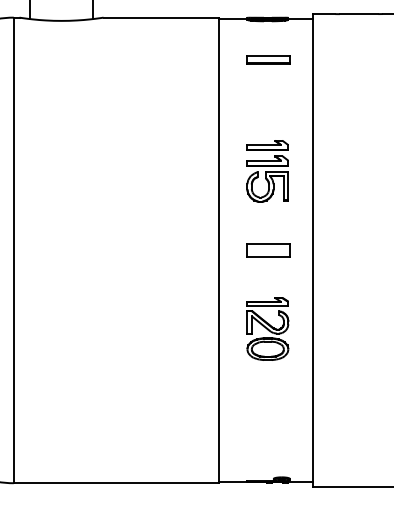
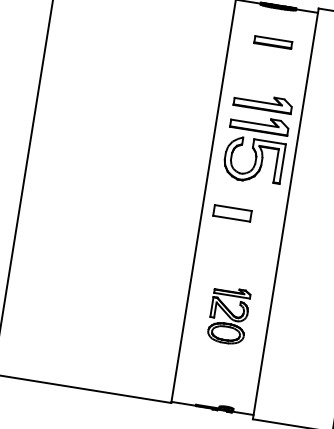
part: (267, 171) -> (256, 138), size x1.6
part: (268, 250) -> (232, 213), moved
part: (267, 328) -> (228, 315), moved

